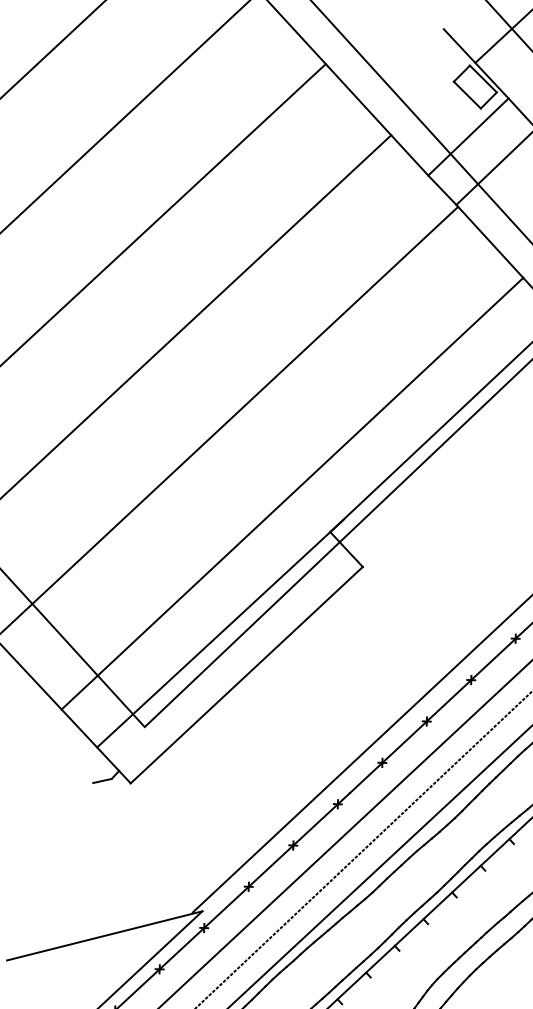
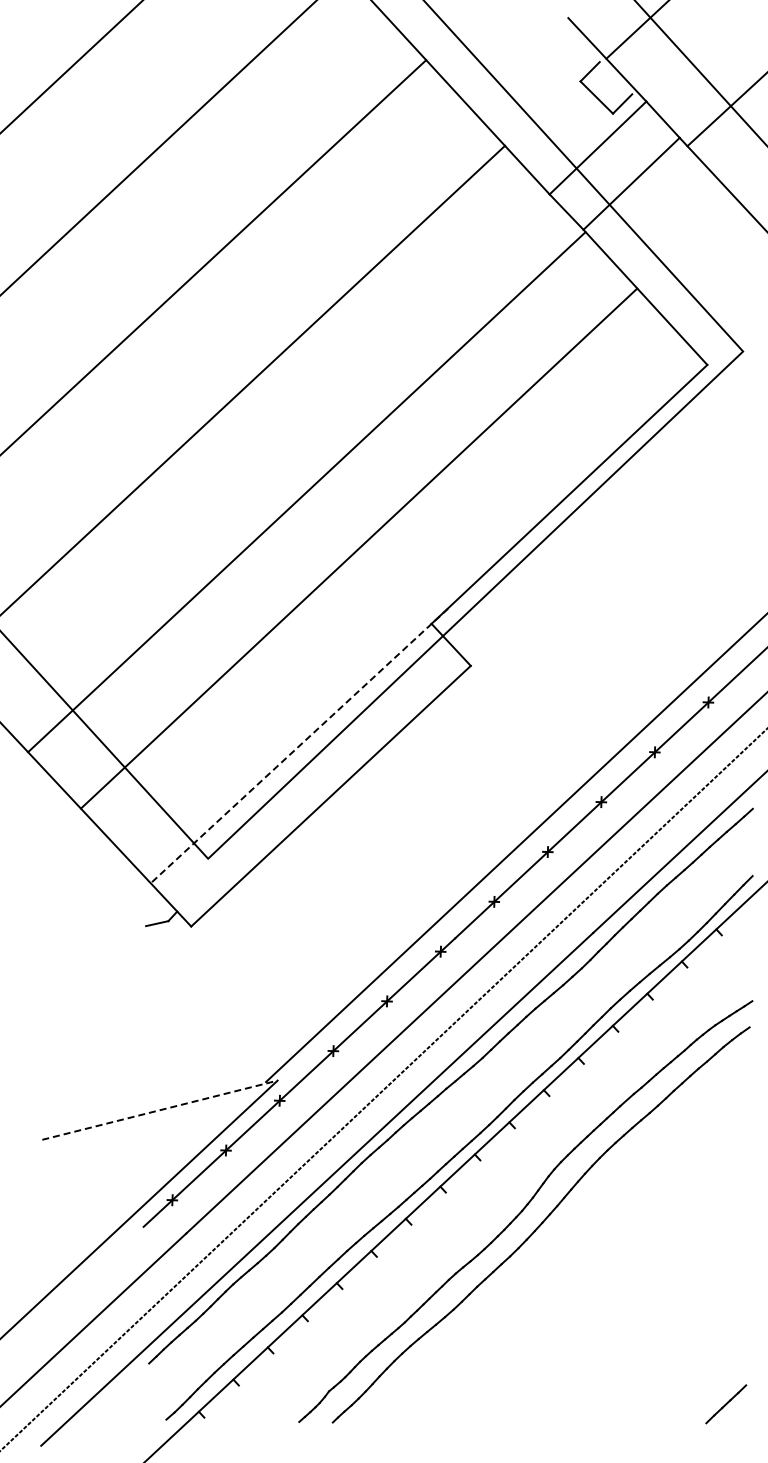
line: (482, 79) -> (615, 78), removed
line: (292, 493) -> (359, 548), moved
line: (220, 633) -> (299, 746), solid -> dashed
line: (105, 936) -> (160, 1110), solid -> dashed

